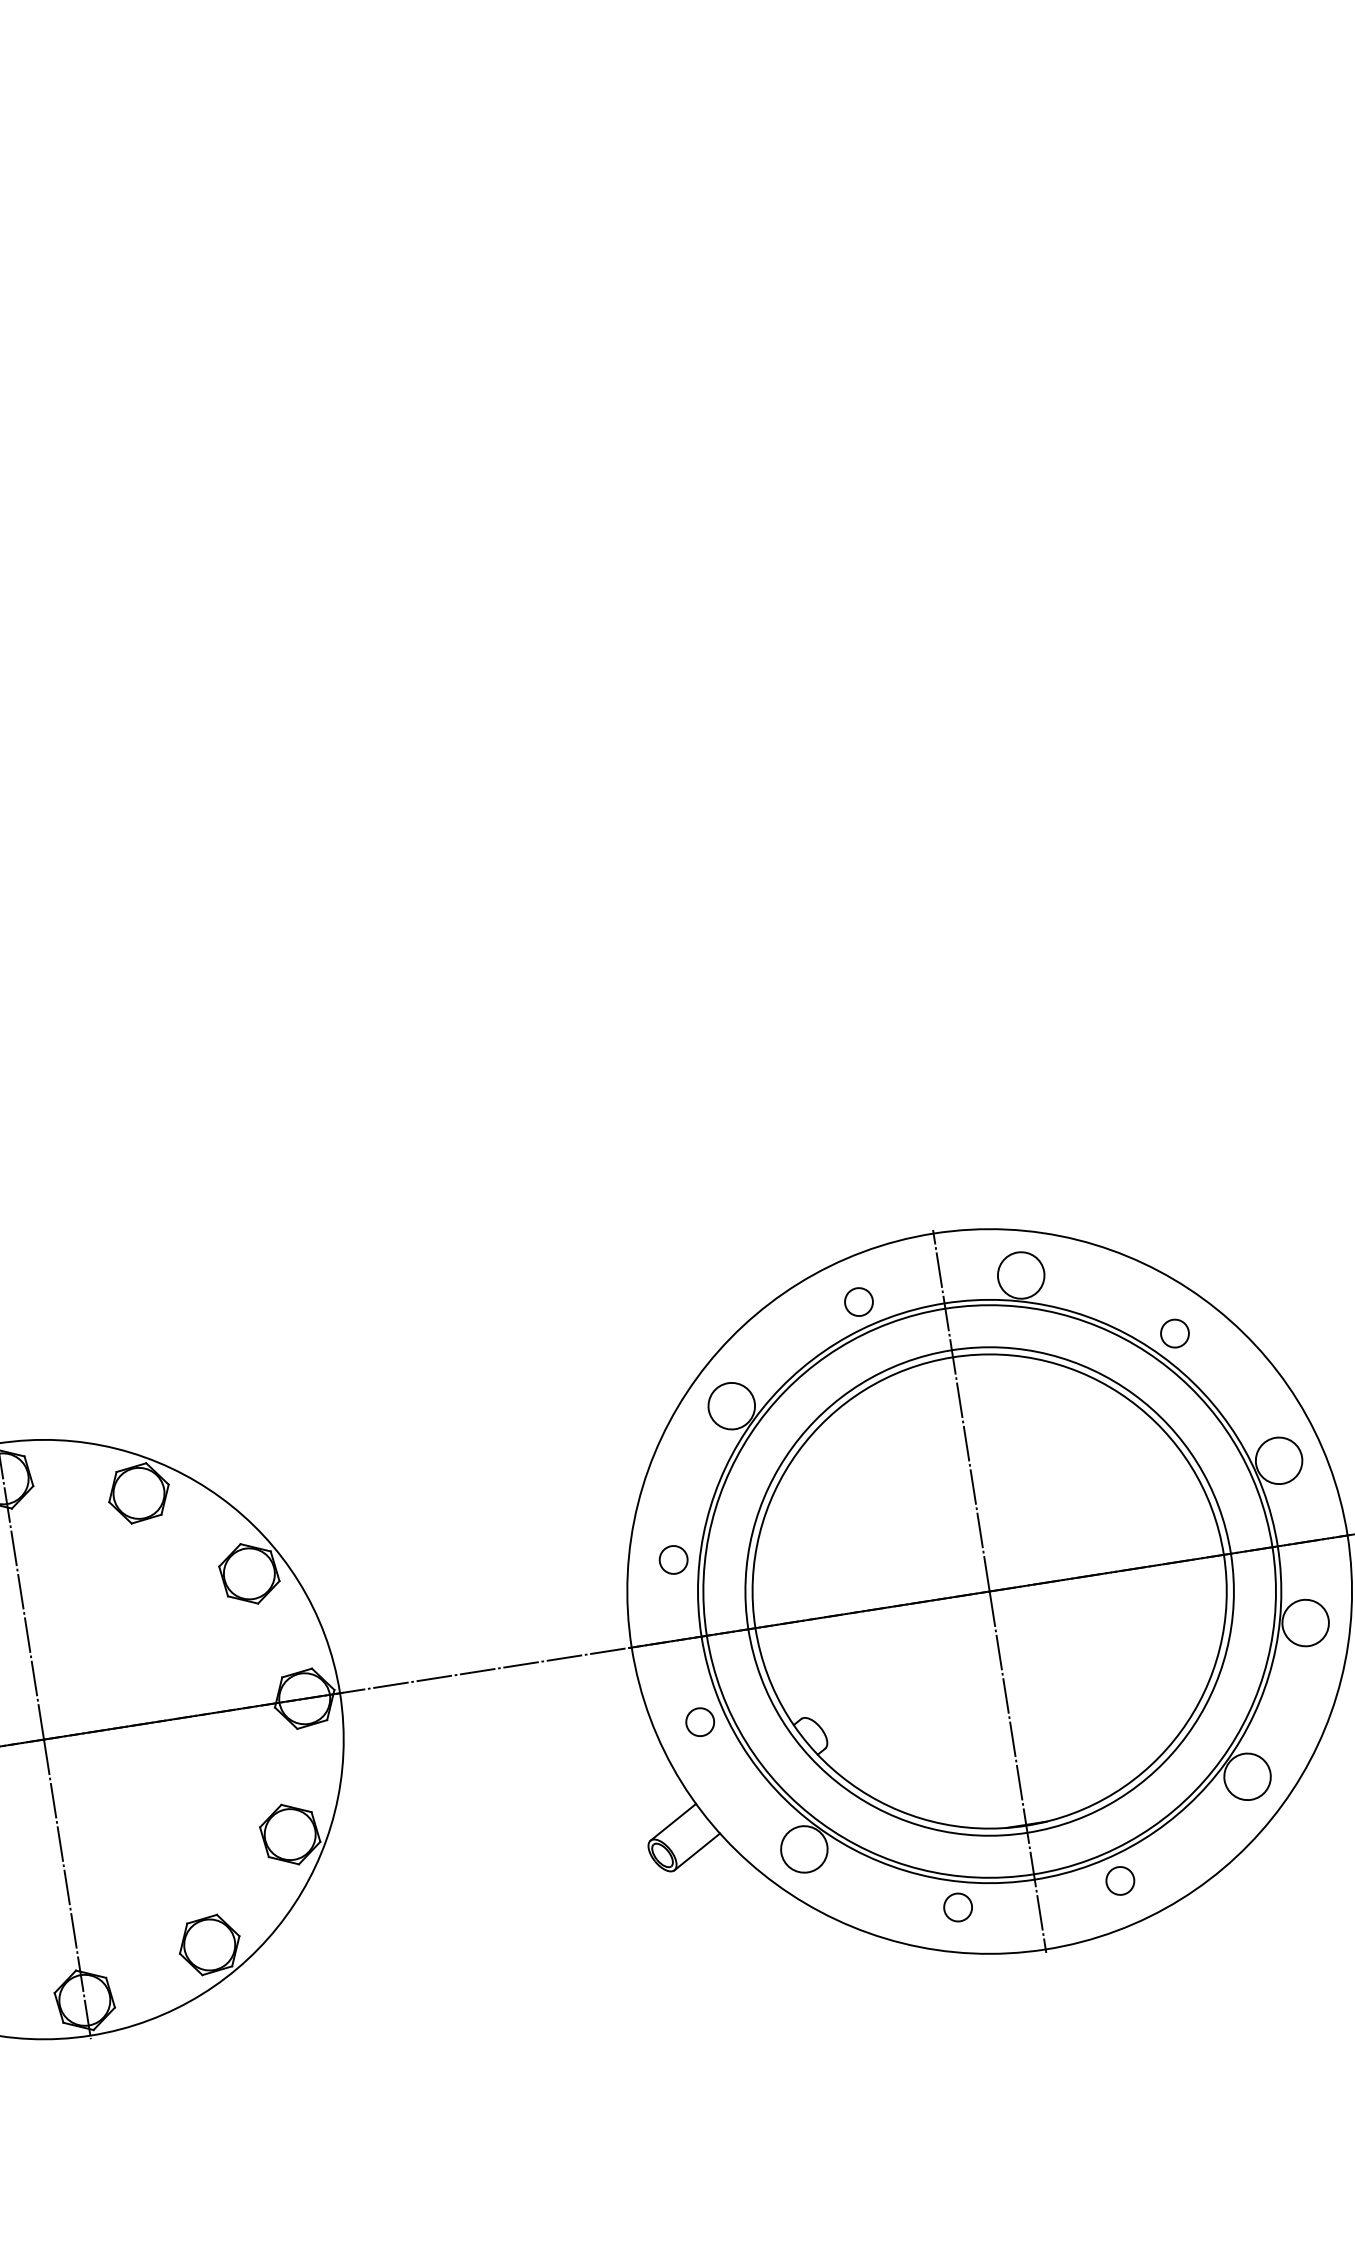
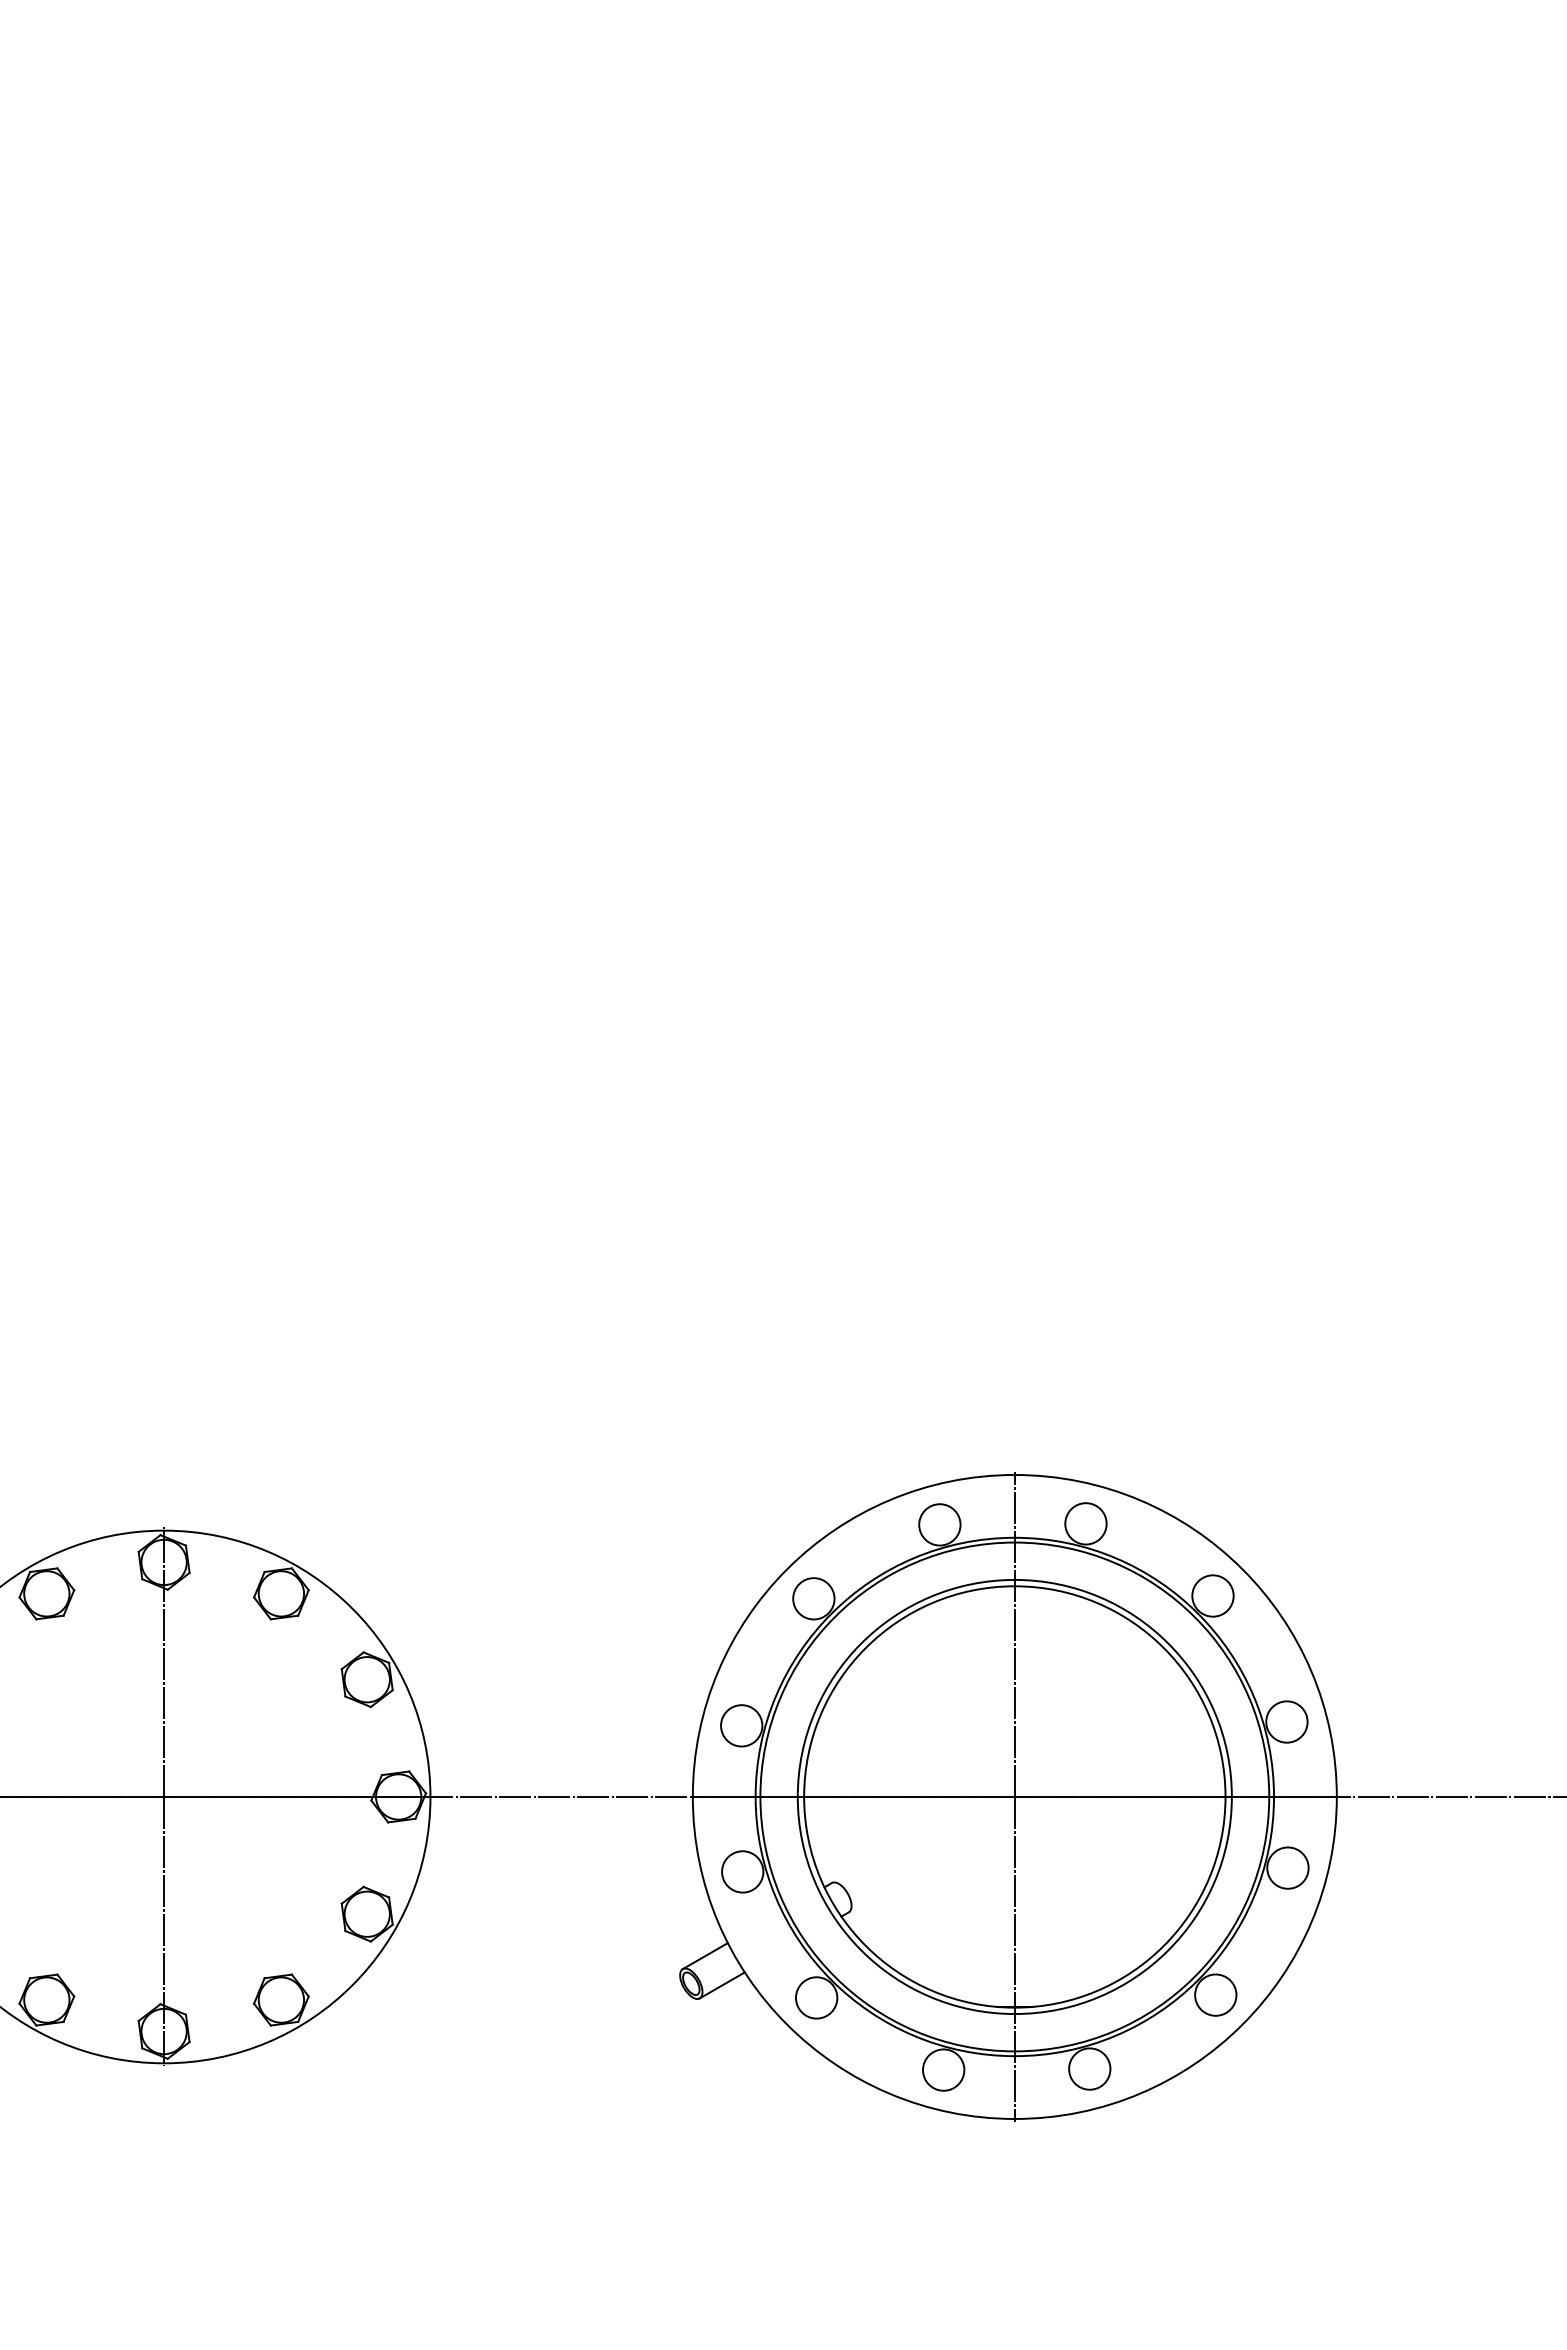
circle: (858, 1301) -> (939, 1524), size x1.67
circle: (1174, 1333) -> (1212, 1595), size x1.67
circle: (673, 1559) -> (741, 1725), size x1.67
circle: (699, 1721) -> (742, 1871), size x1.67
circle: (1119, 1880) -> (1089, 2068), size x1.67
circle: (957, 1906) -> (943, 2069), size x1.67

